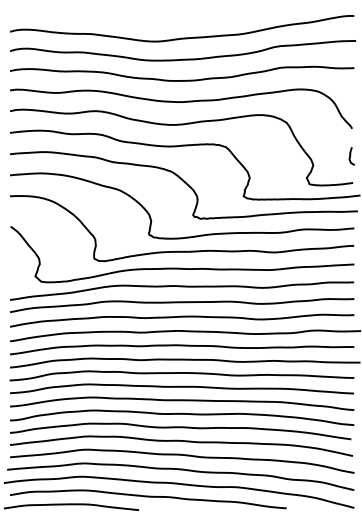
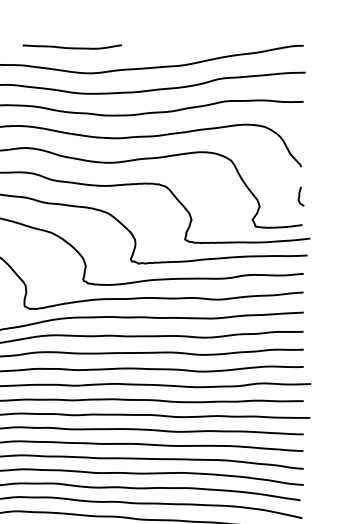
curve: (138, 17) -> (72, 47), added

